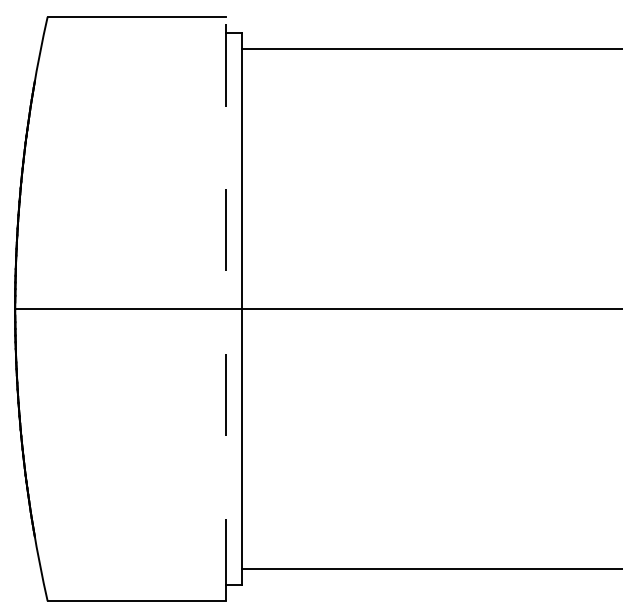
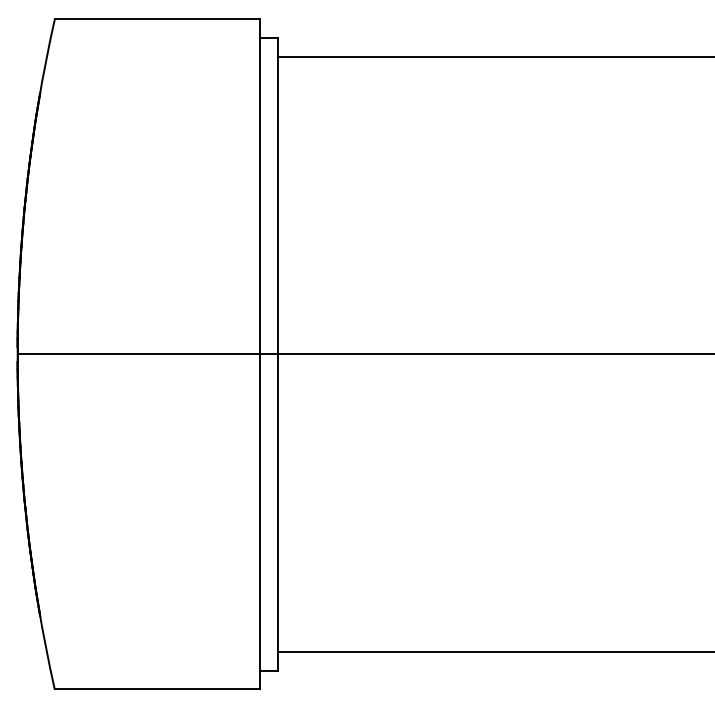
line: (226, 309) -> (259, 354), dashed -> solid

